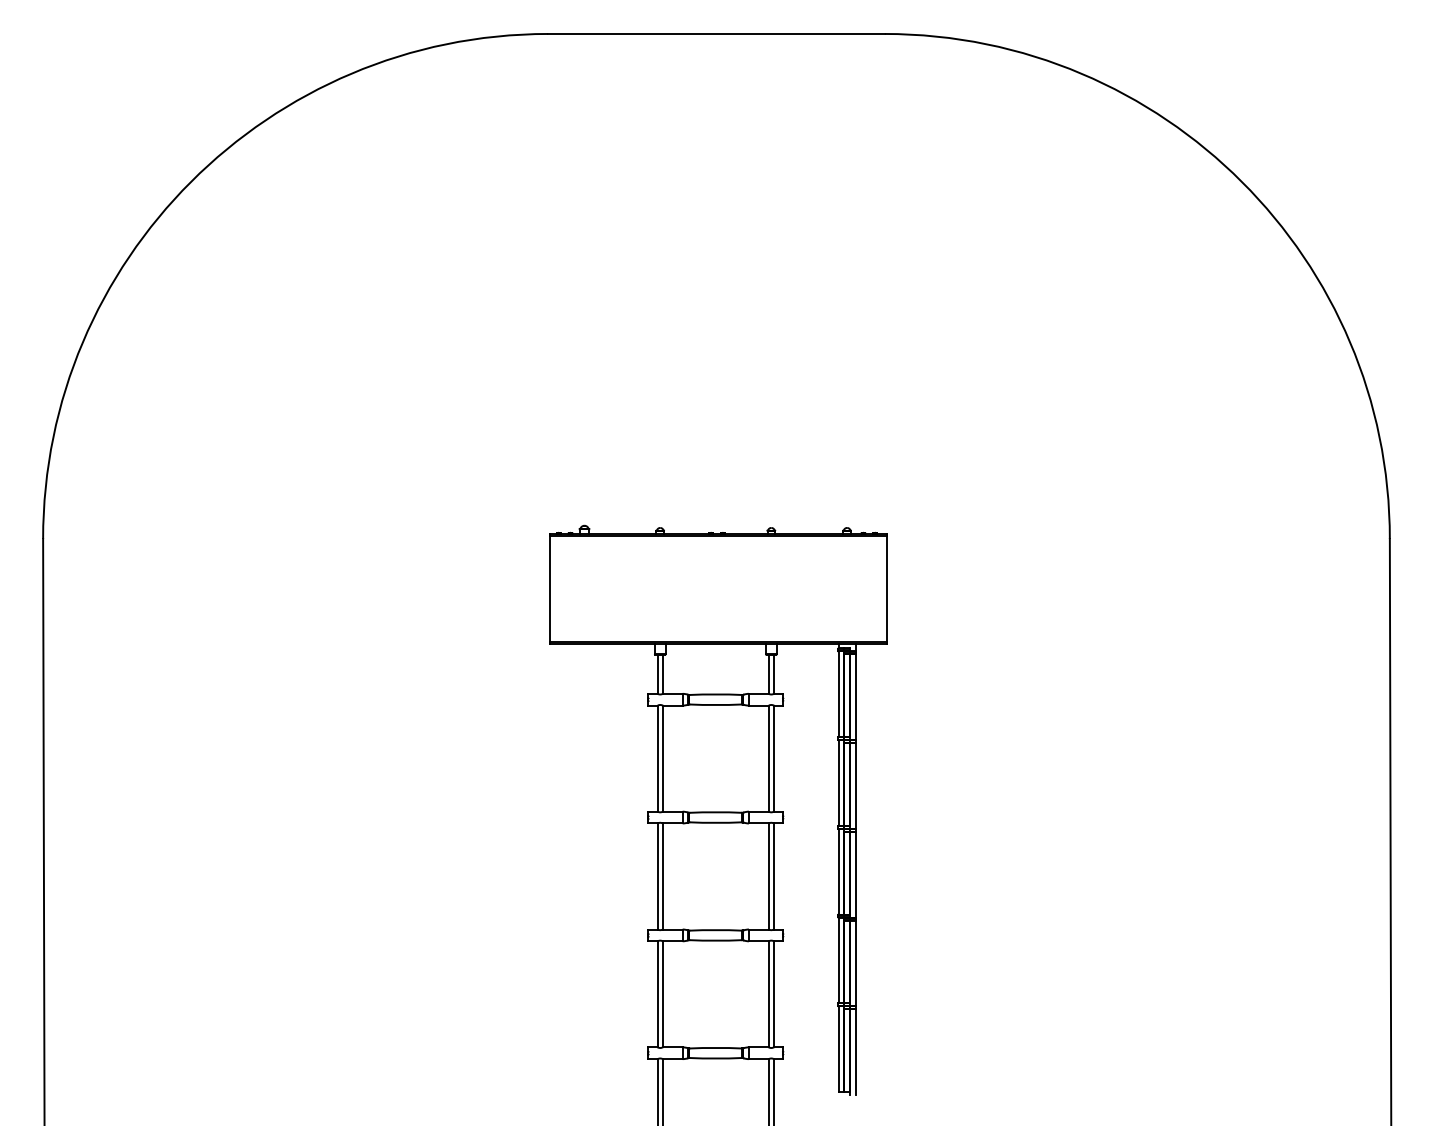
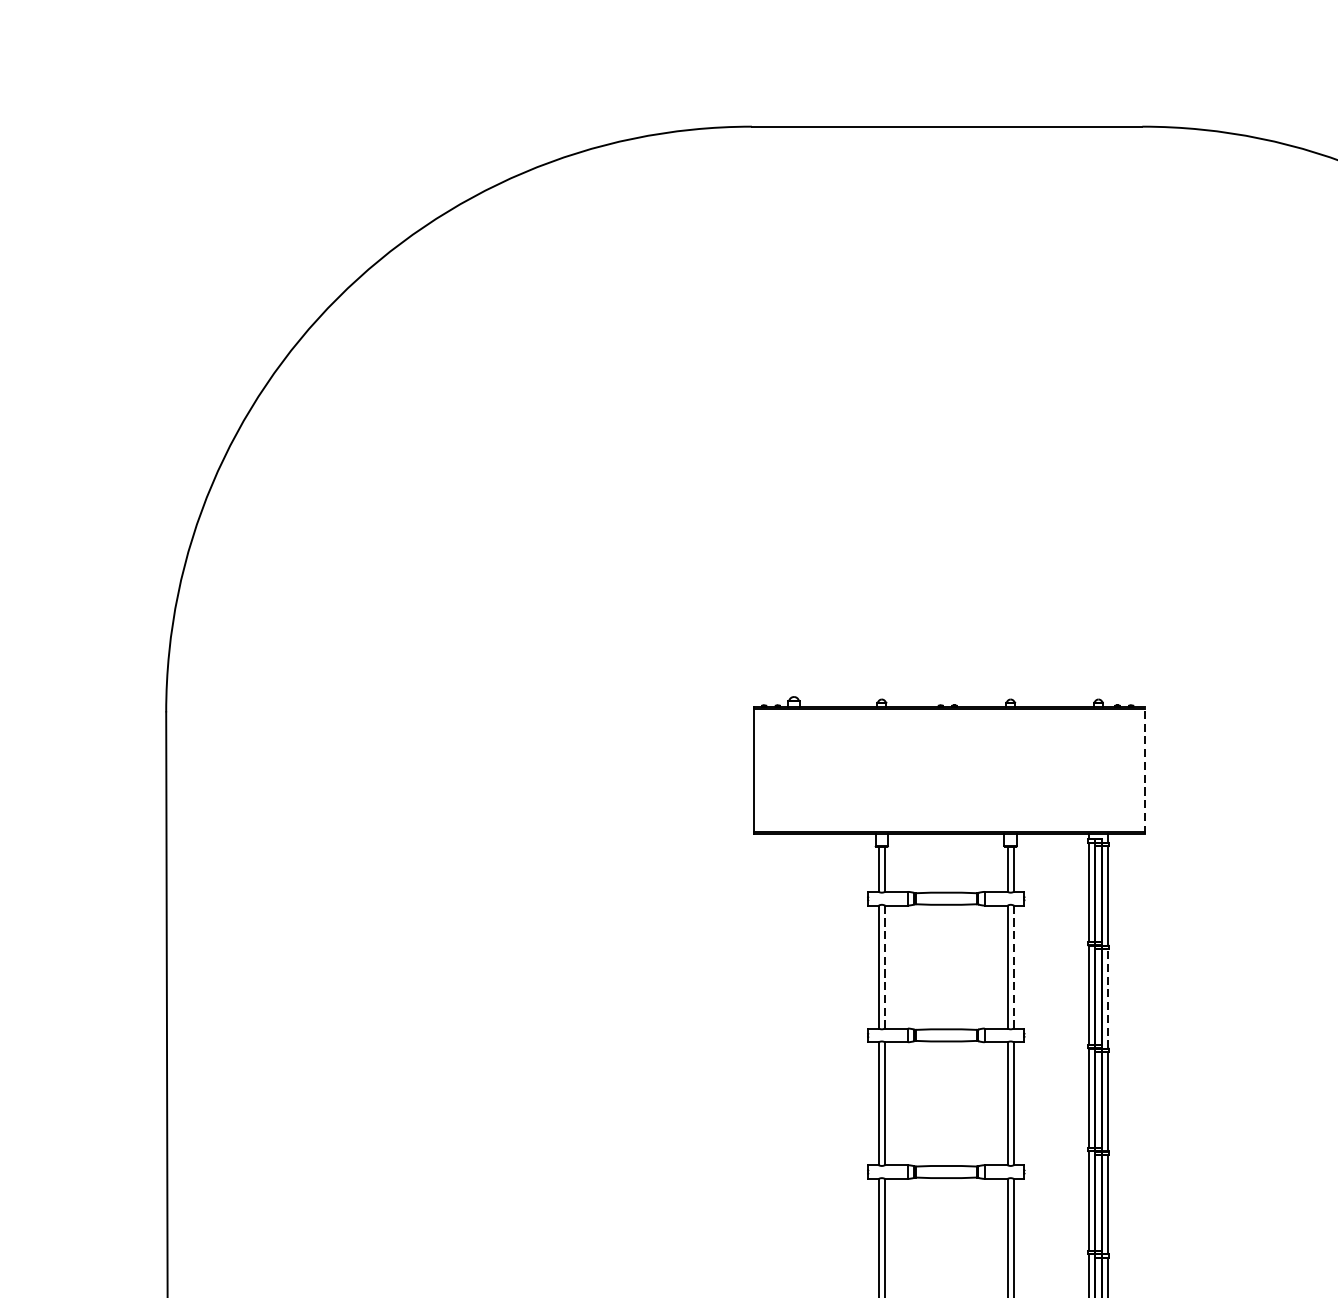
line: (887, 589) -> (1145, 770), solid -> dashed
line: (662, 758) -> (884, 966), solid -> dashed
line: (774, 758) -> (1014, 966), solid -> dashed
line: (855, 786) -> (1108, 999), solid -> dashed

